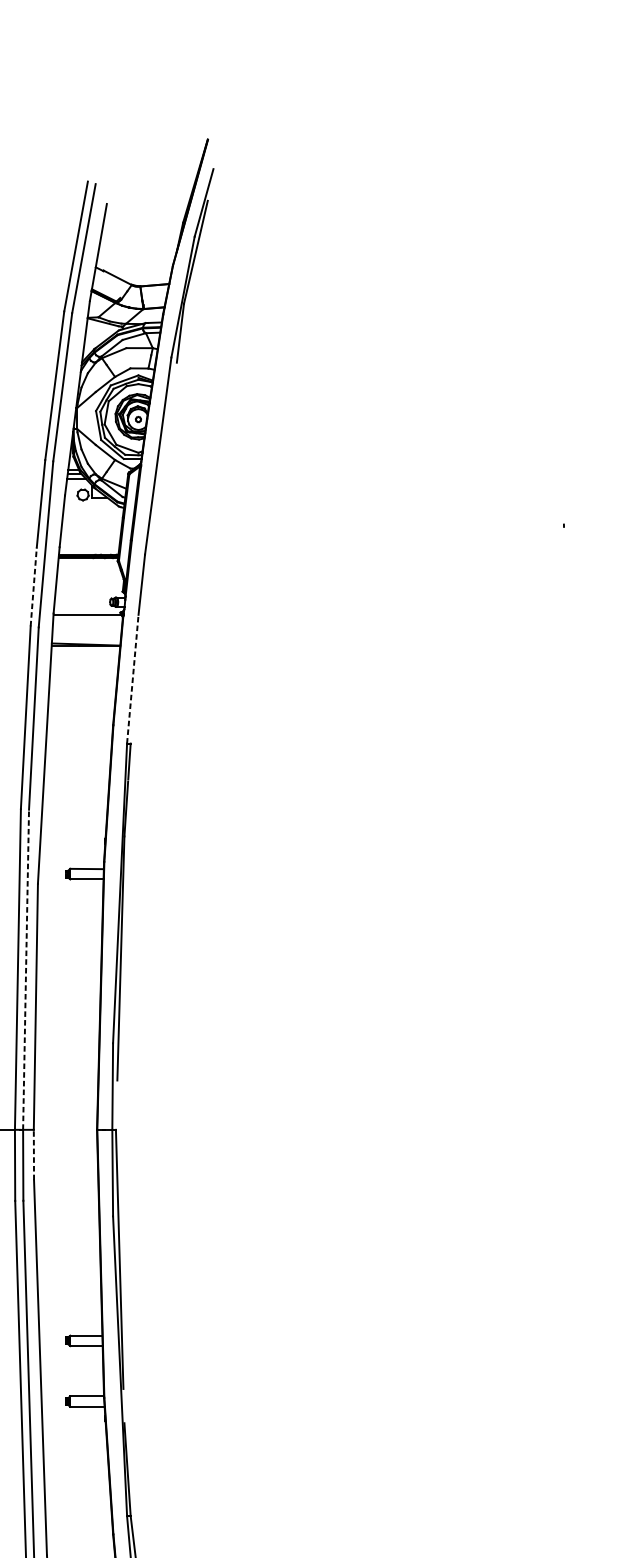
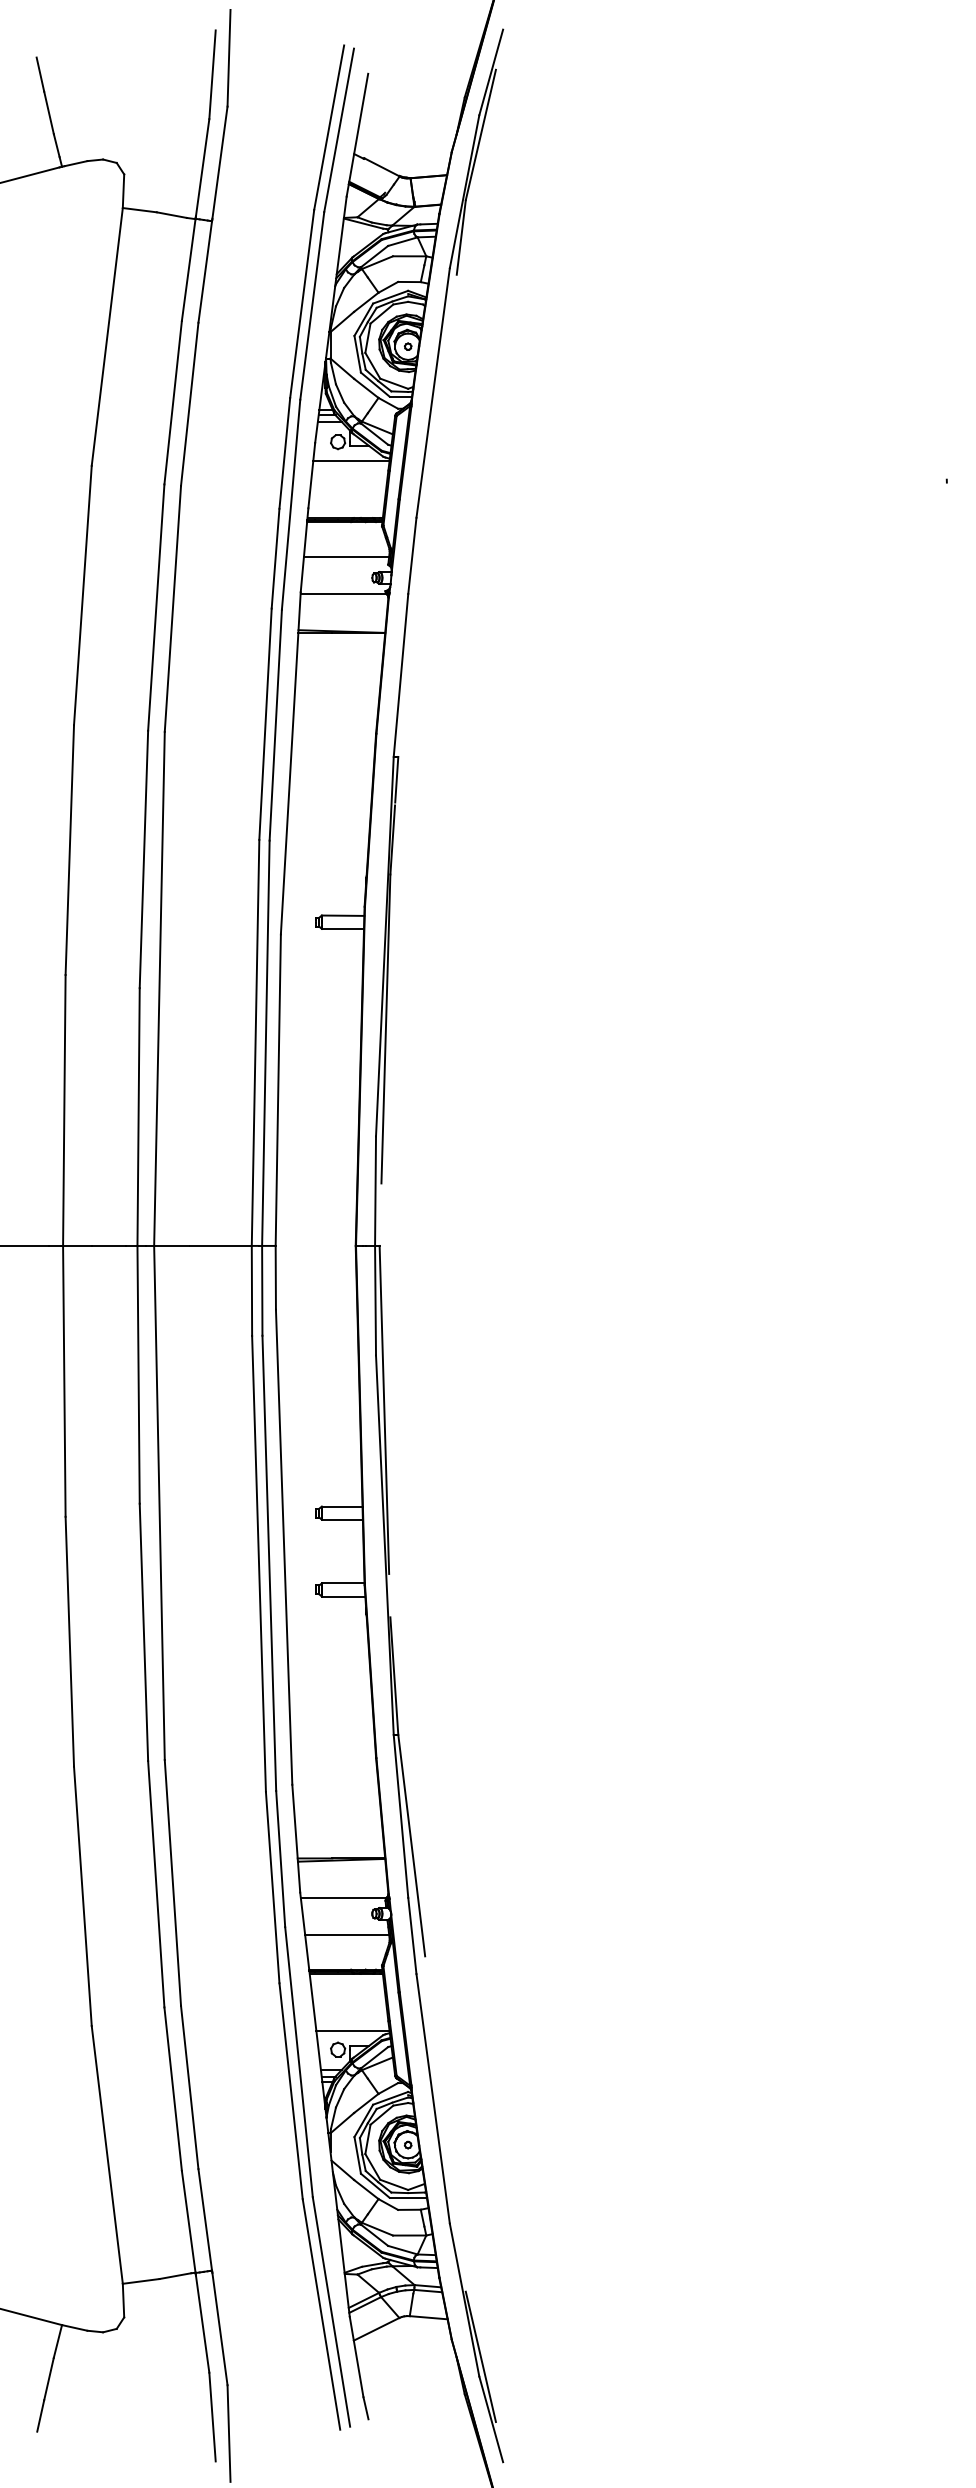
line: (93, 510) -> (351, 461), added
line: (89, 585) -> (346, 556), added
line: (33, 586) -> (275, 558), dashed -> solid
line: (133, 679) -> (401, 675), dashed -> solid
line: (25, 969) -> (265, 1043), dashed -> solid
line: (33, 1154) -> (275, 1277), dashed -> solid

